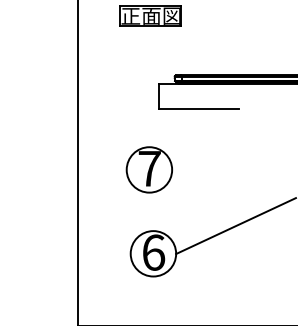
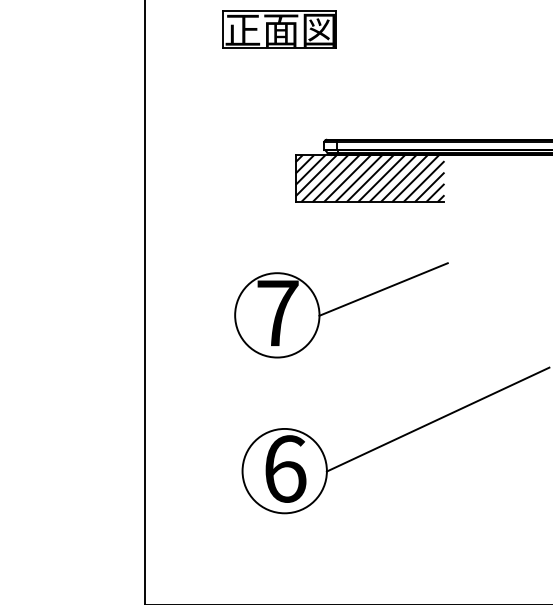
hatch: (199, 95) -> (370, 177), added
line: (206, 155) -> (383, 288), added

